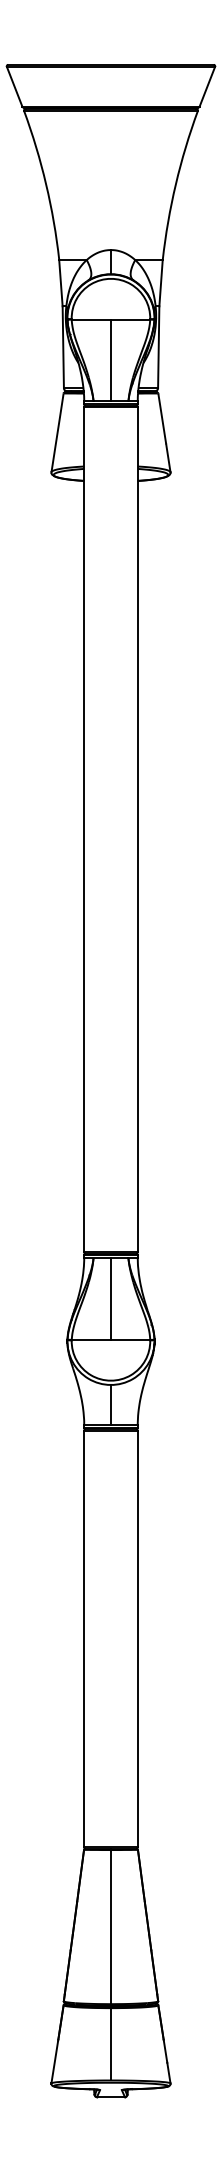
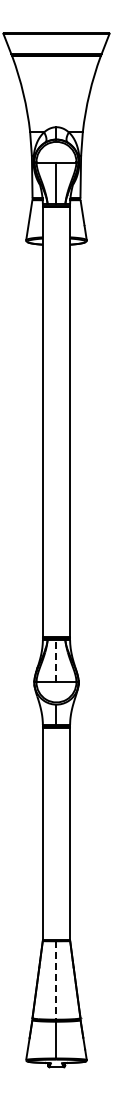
line: (111, 1298) -> (56, 660), solid -> dashed
line: (111, 1927) -> (56, 980), solid -> dashed

